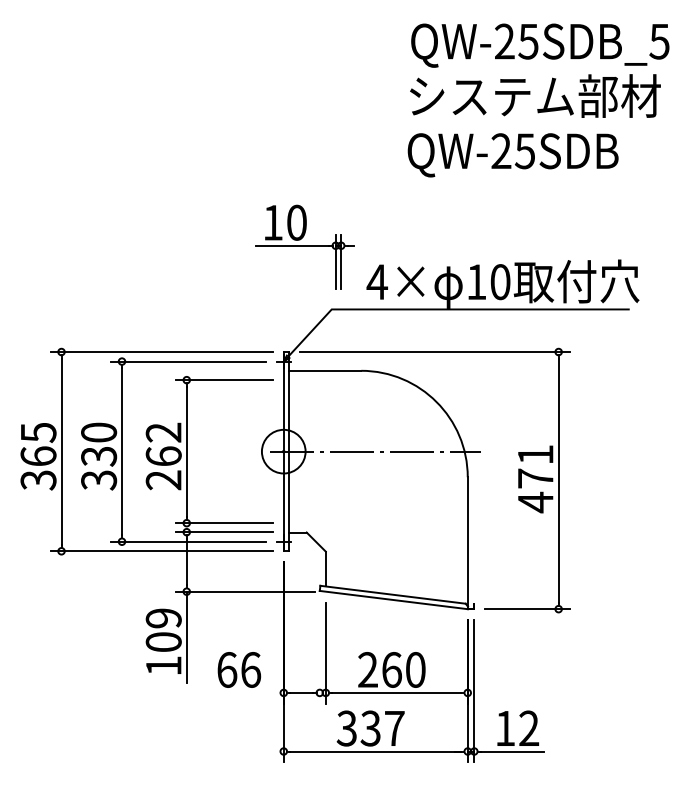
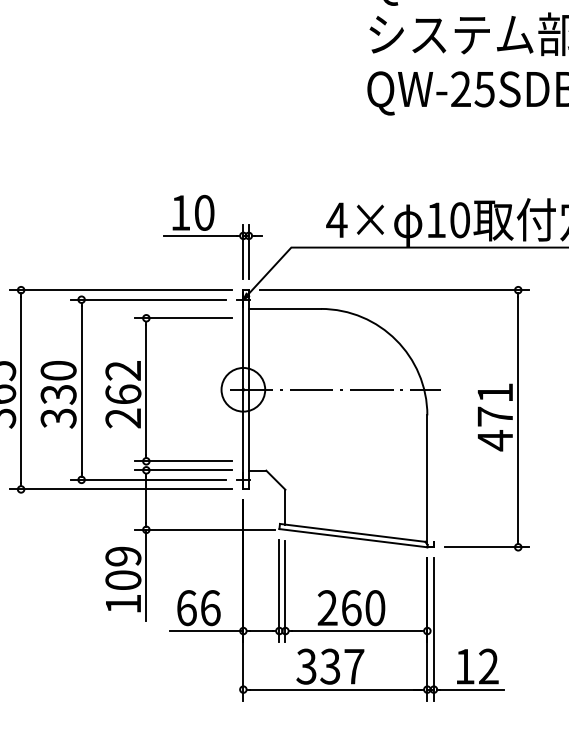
part: (304, 246) -> (212, 236), moved
line: (319, 652) -> (279, 590), added
line: (246, 692) -> (206, 630), added

